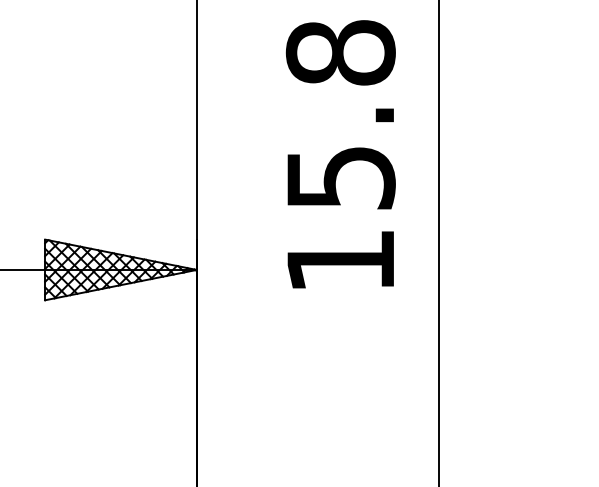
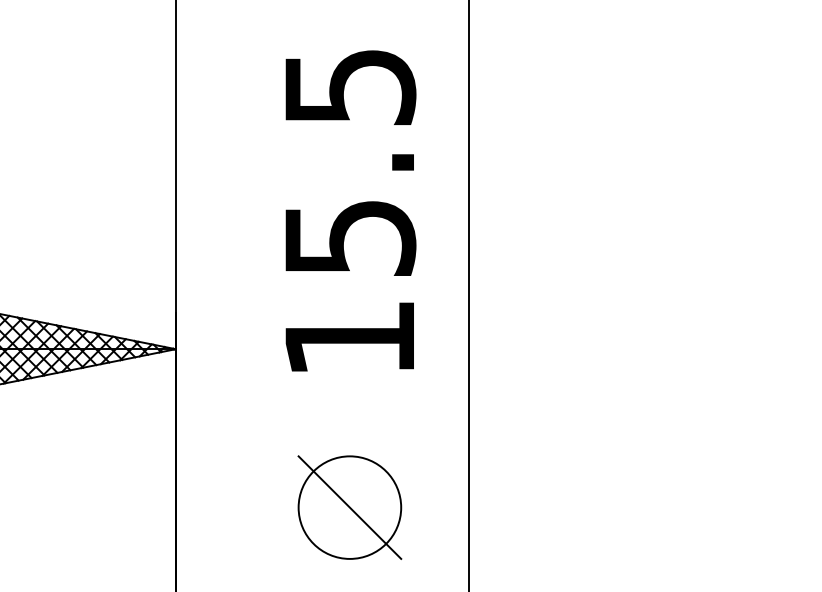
text: (340, 52) -> (349, 86), 15.8 -> 15.5
part: (340, 400) -> (349, 507), added

